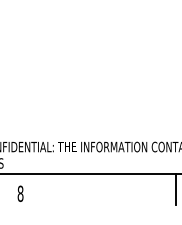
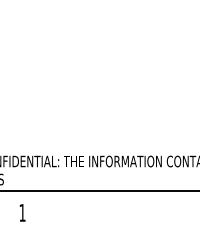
line: (175, 189) -> (192, 208), removed
text: (20, 193) -> (22, 212), 8 -> 1

